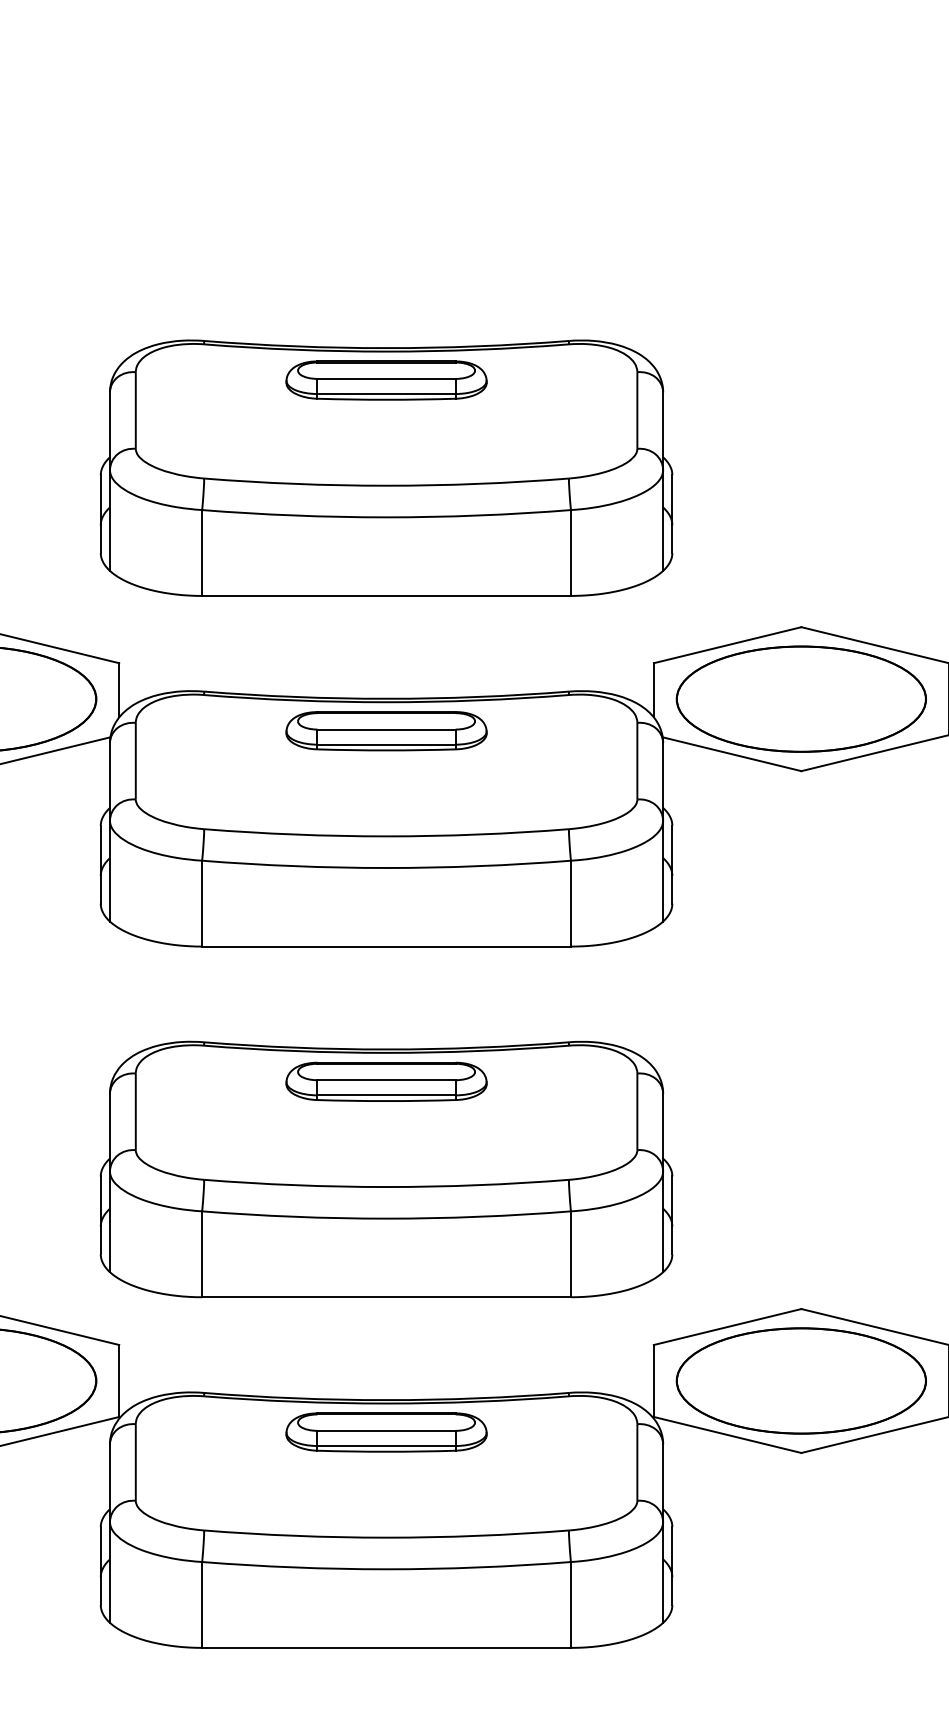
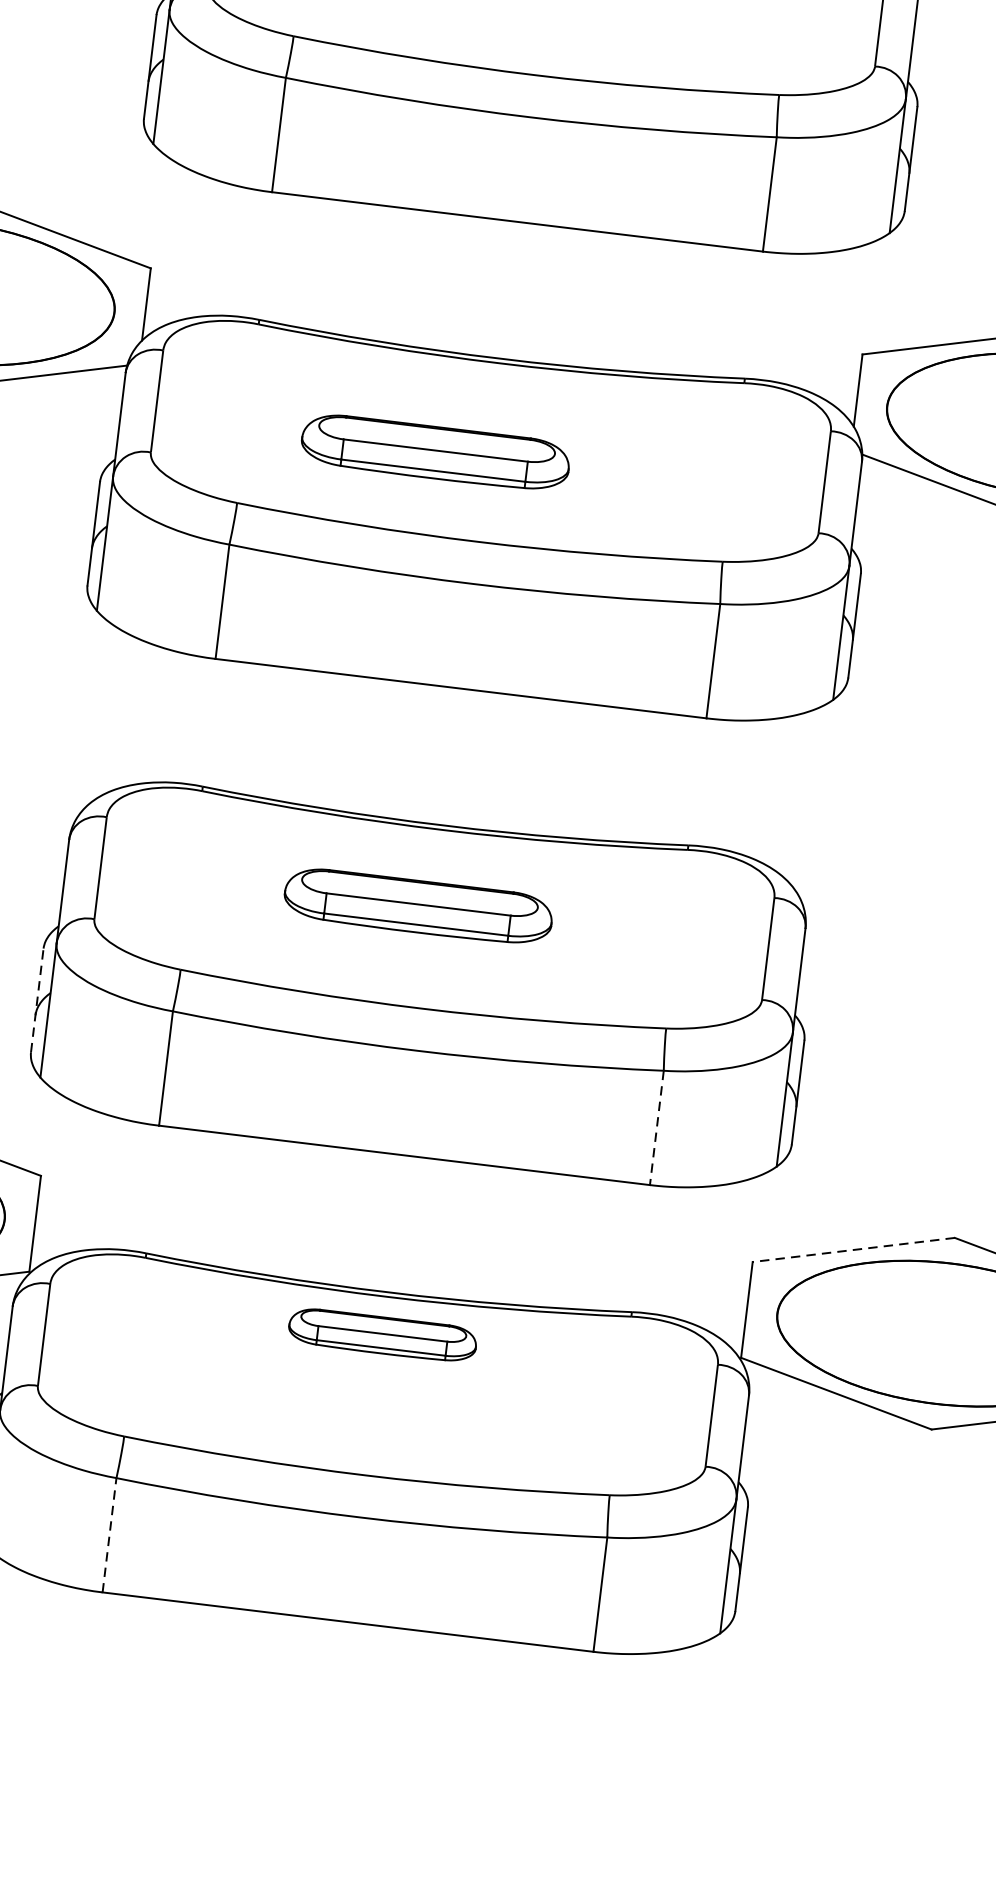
part: (386, 731) -> (435, 453), moved
part: (386, 1081) -> (418, 906), moved
line: (100, 1215) -> (36, 1000), solid -> dashed
line: (570, 1254) -> (656, 1128), solid -> dashed
line: (727, 1327) -> (853, 1250), solid -> dashed
part: (386, 1432) -> (382, 1335), size x0.7
line: (202, 1604) -> (110, 1534), solid -> dashed

